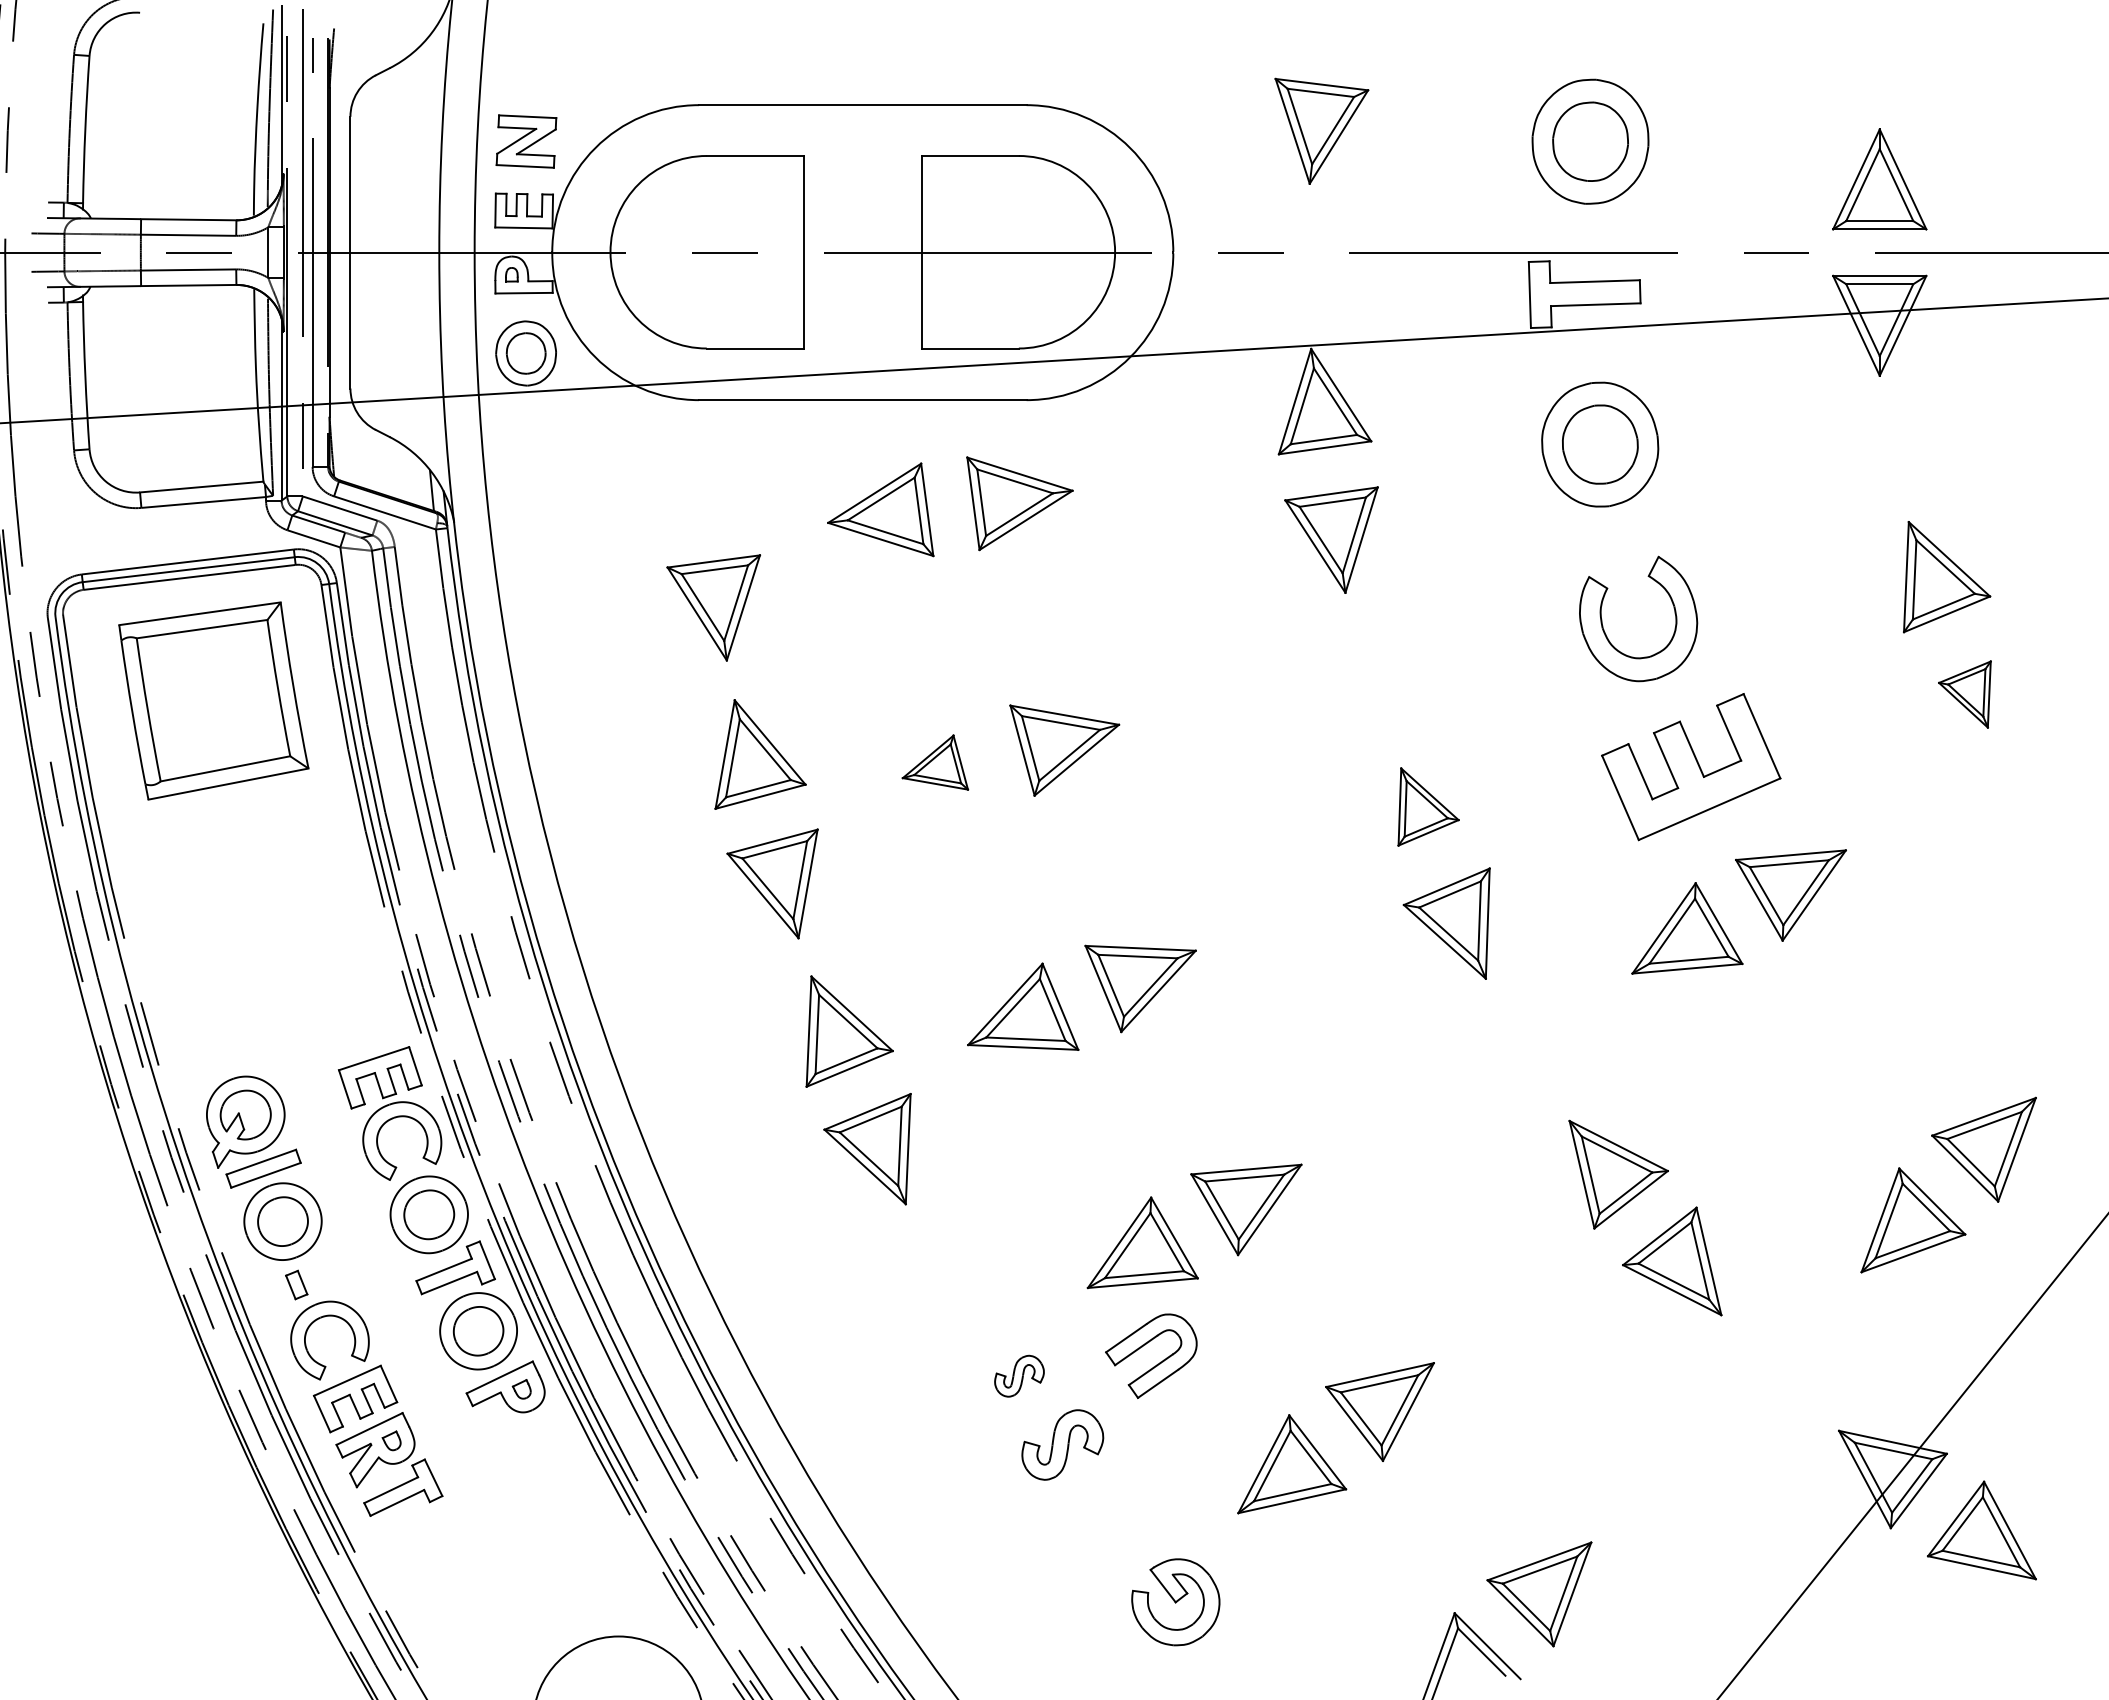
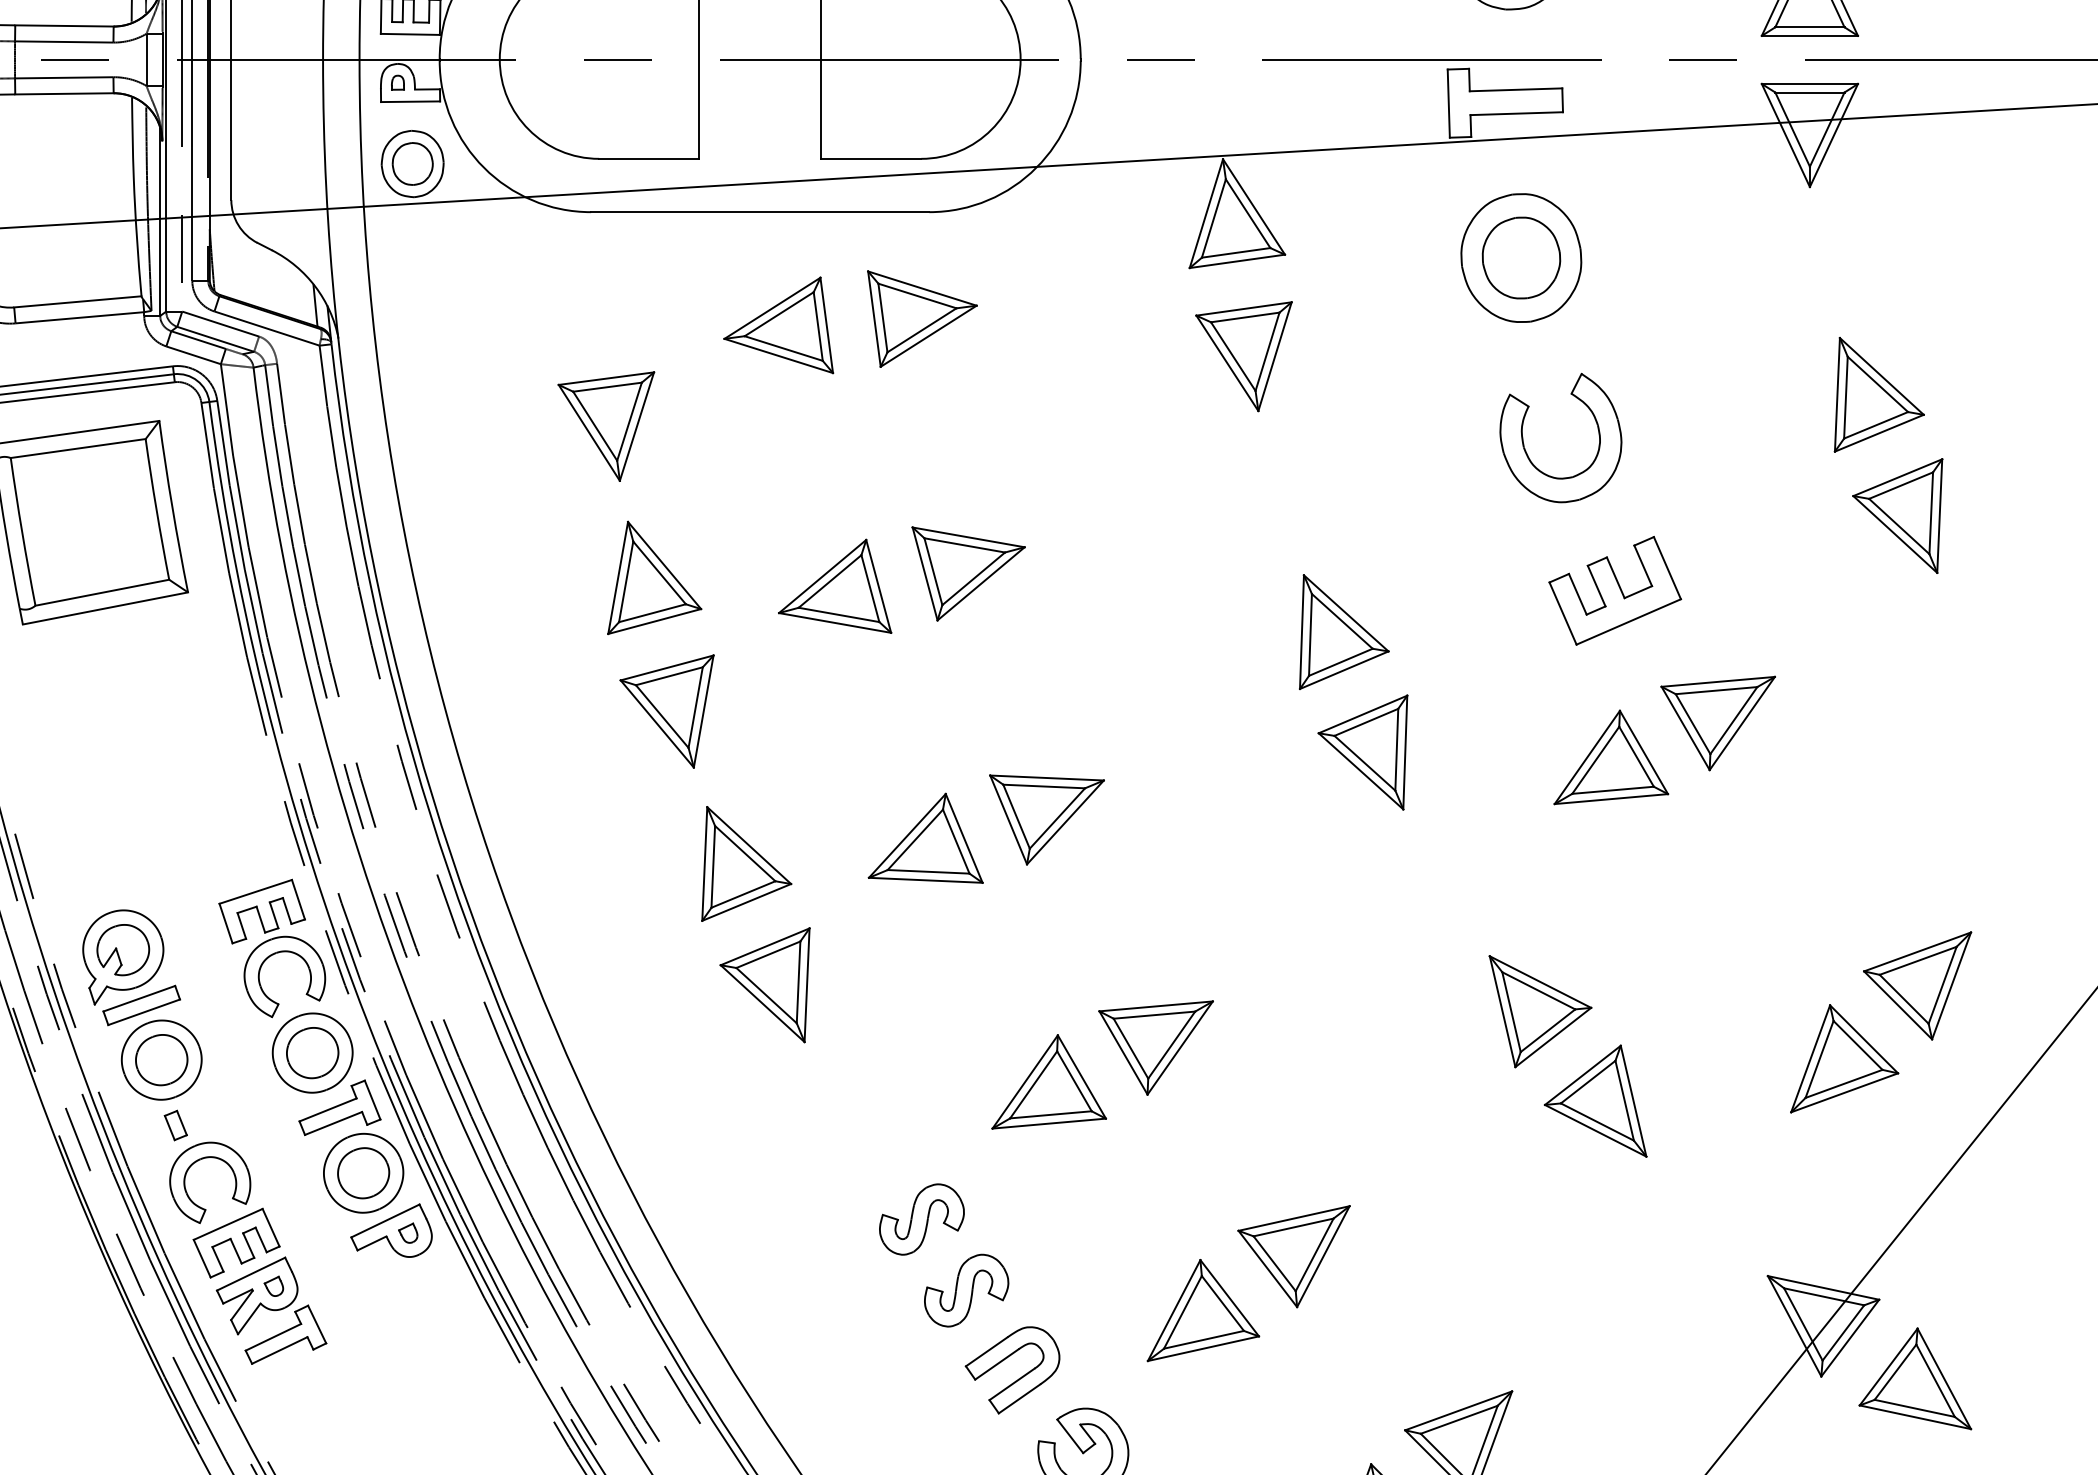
part: (1964, 694) -> (1897, 515), size x1.67
part: (935, 762) -> (835, 586), size x1.67
part: (1690, 766) -> (1614, 590), size x0.71
part: (1428, 806) -> (1344, 631), size x1.43
part: (1156, 1364) -> (1017, 1378), moved
part: (1019, 1376) -> (921, 1219), size x1.67

